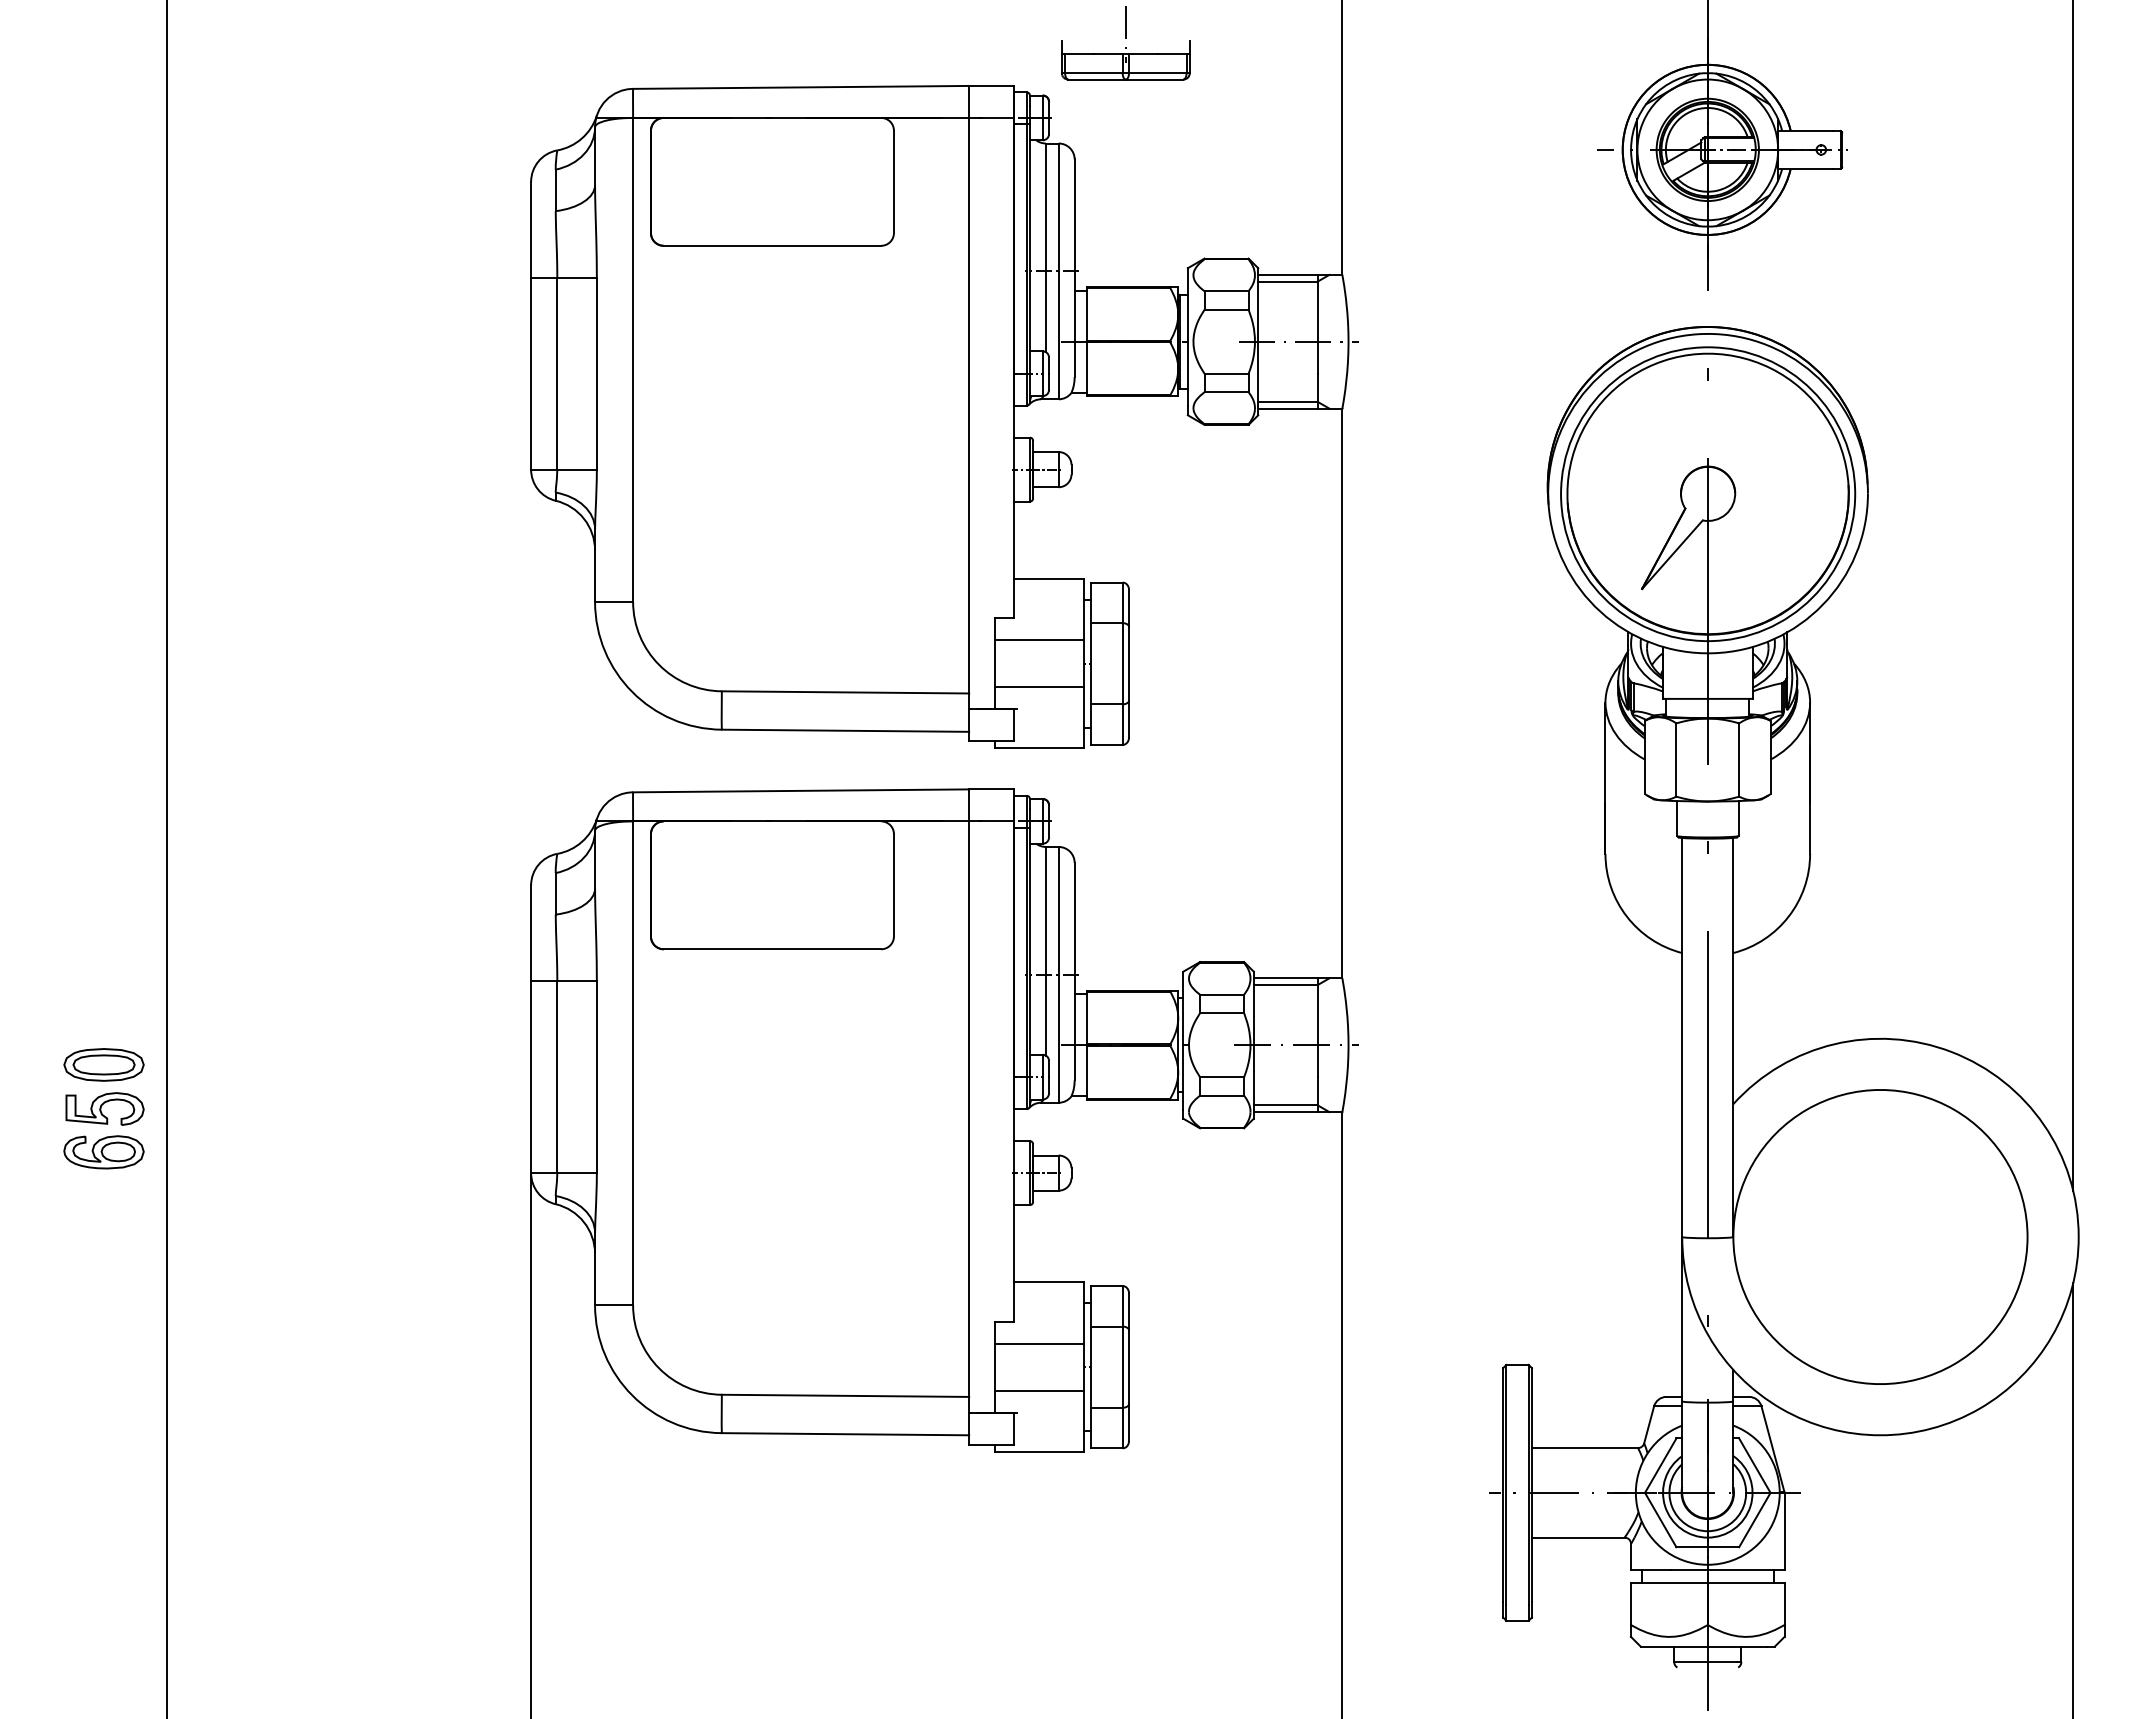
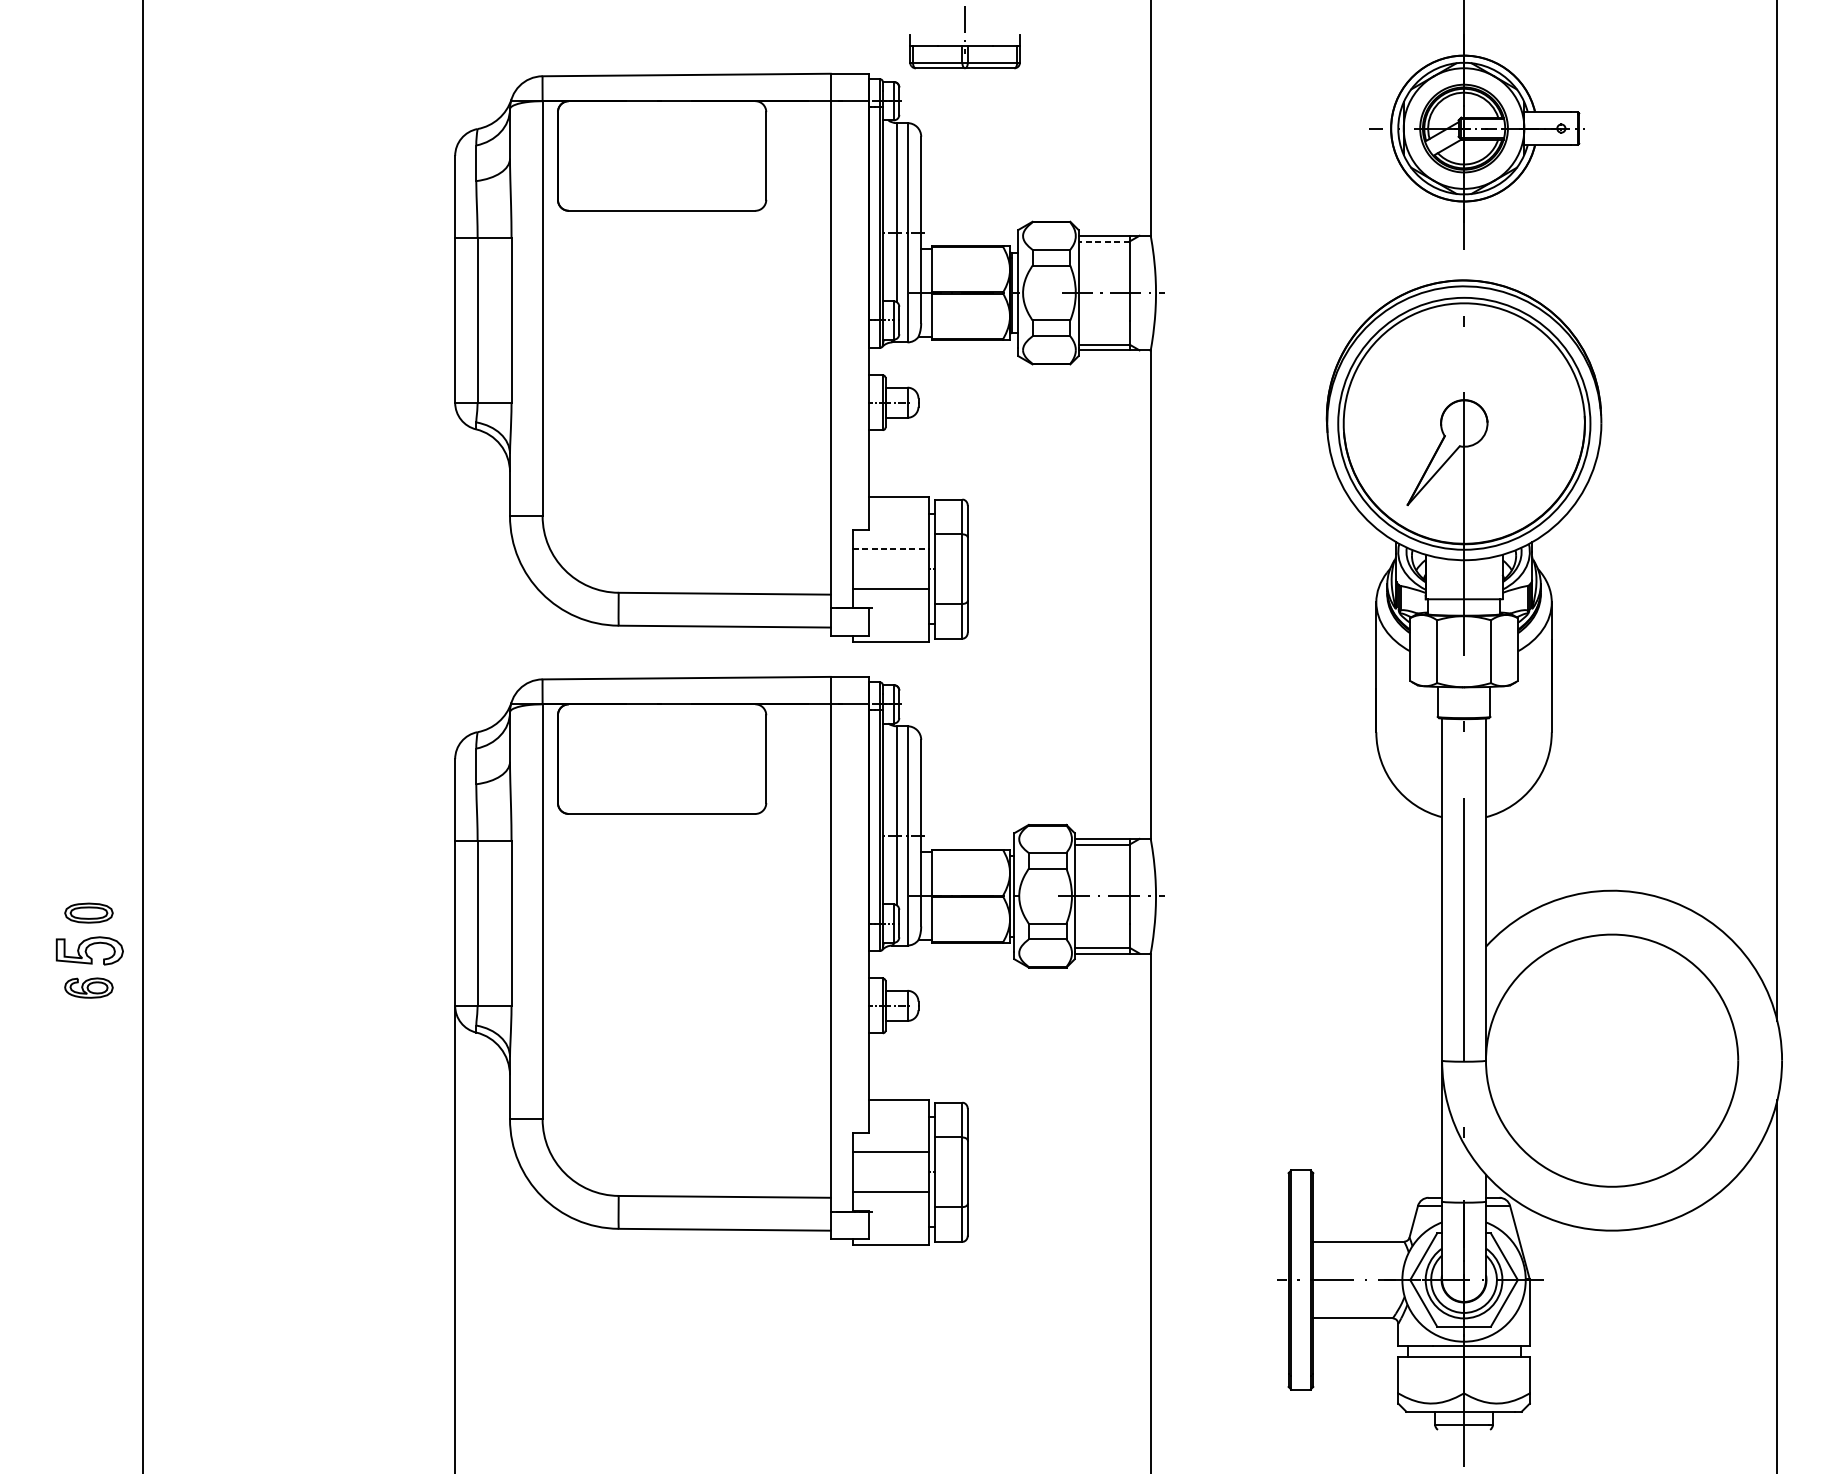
line: (1287, 281) -> (1103, 241), solid -> dashed
line: (1039, 640) -> (891, 549), solid -> dashed
part: (103, 1064) -> (88, 912), size x0.7
part: (103, 1152) -> (88, 988), size x0.7

